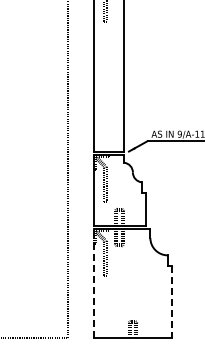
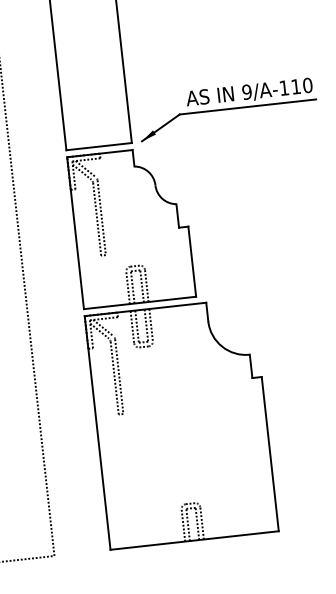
line: (93, 283) -> (97, 432), dashed -> solid
line: (172, 302) -> (271, 454), dashed -> solid

